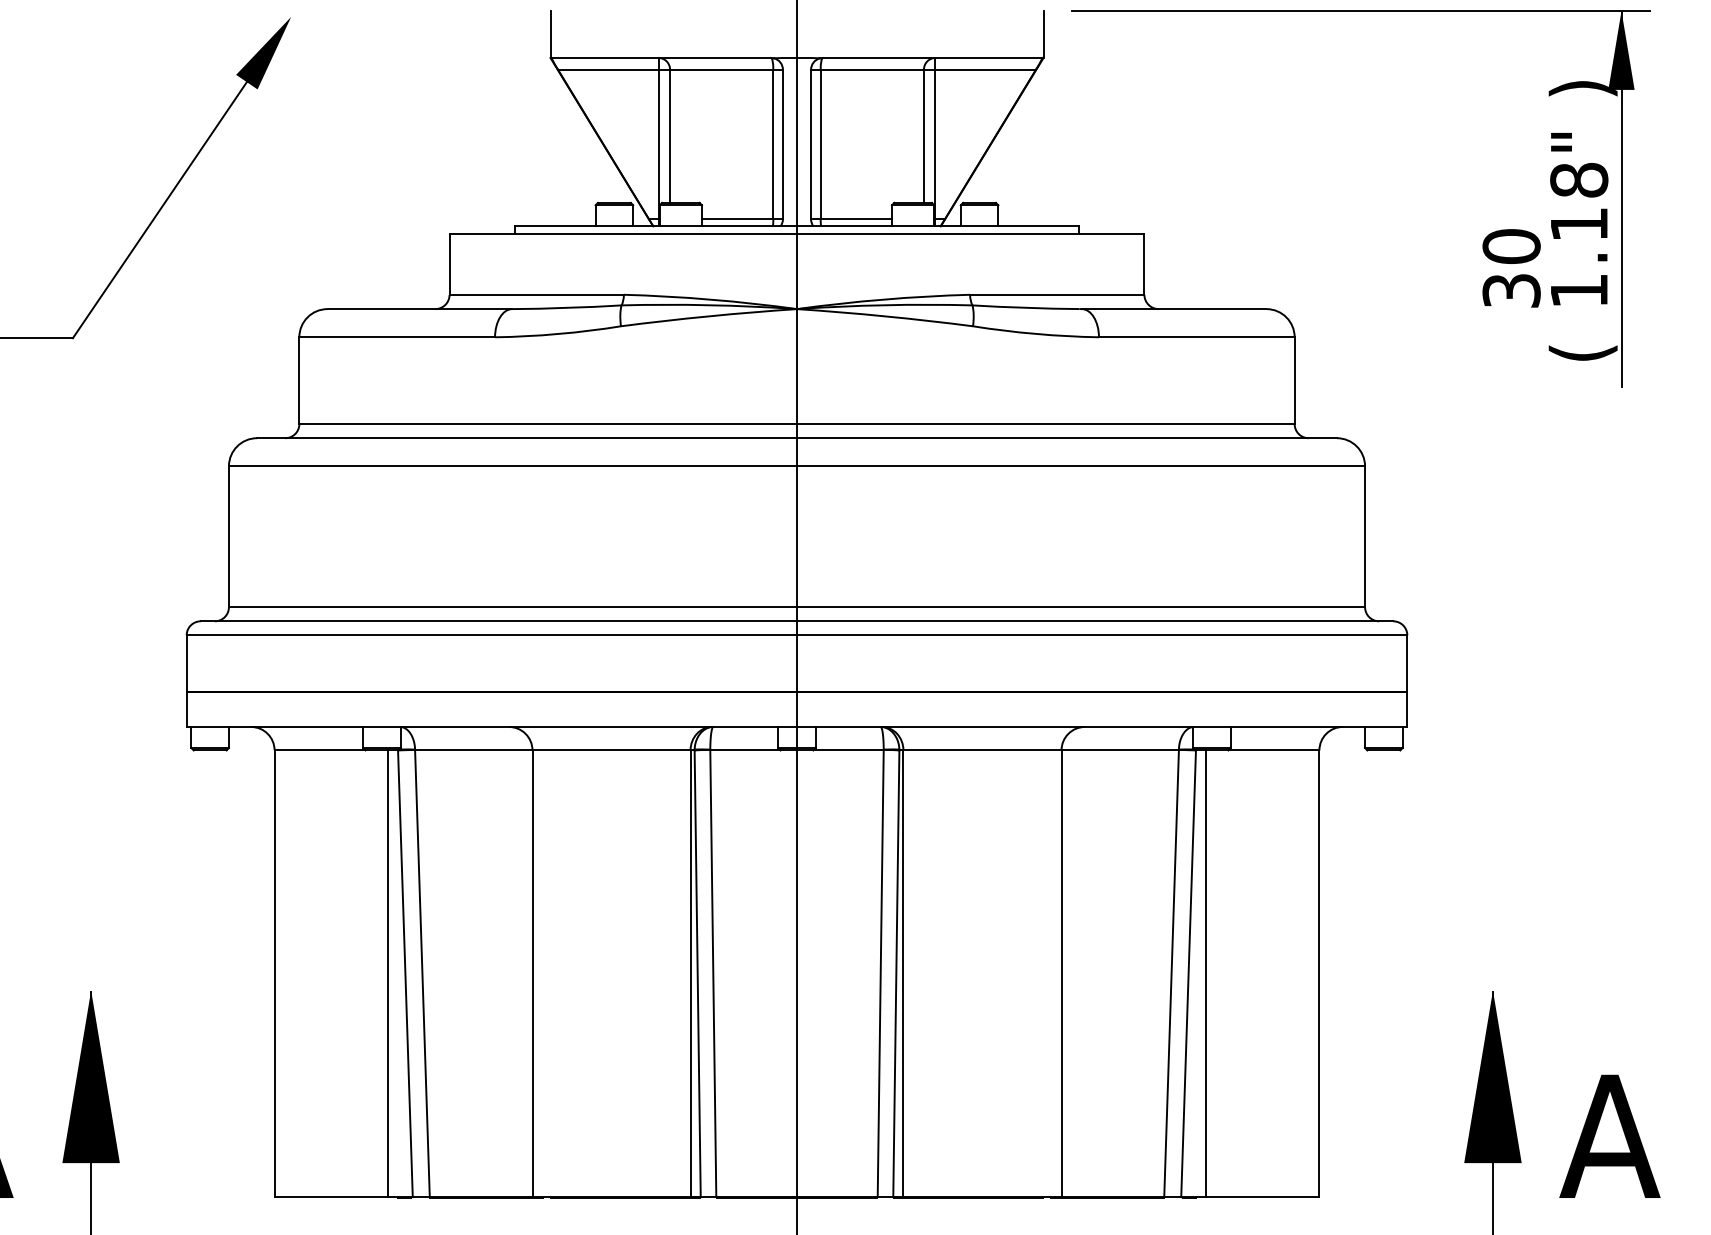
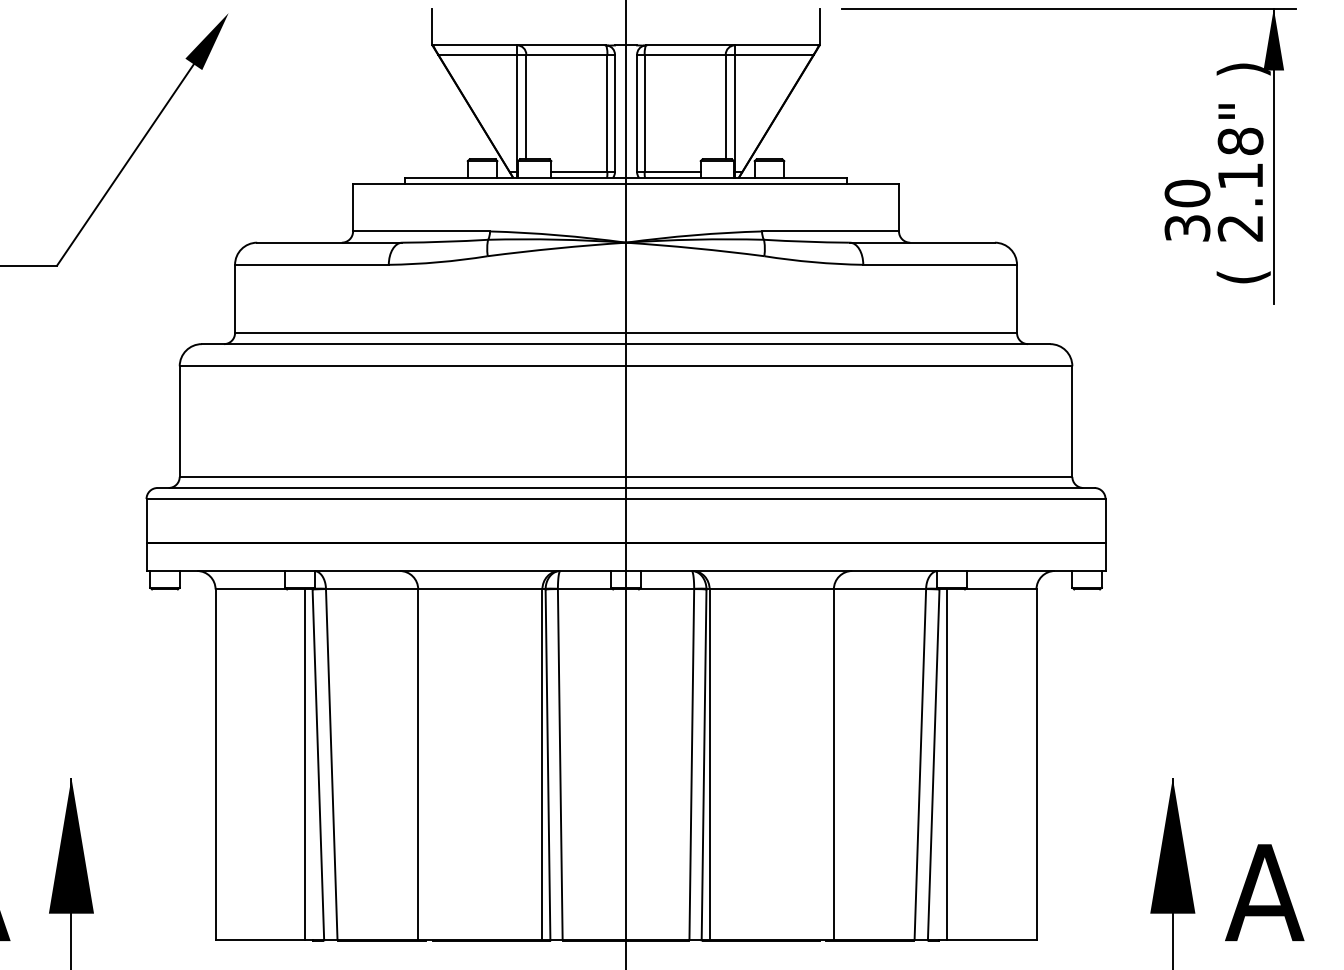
text: (1577, 291) -> (1239, 228), 1.18" -> 2.18"

